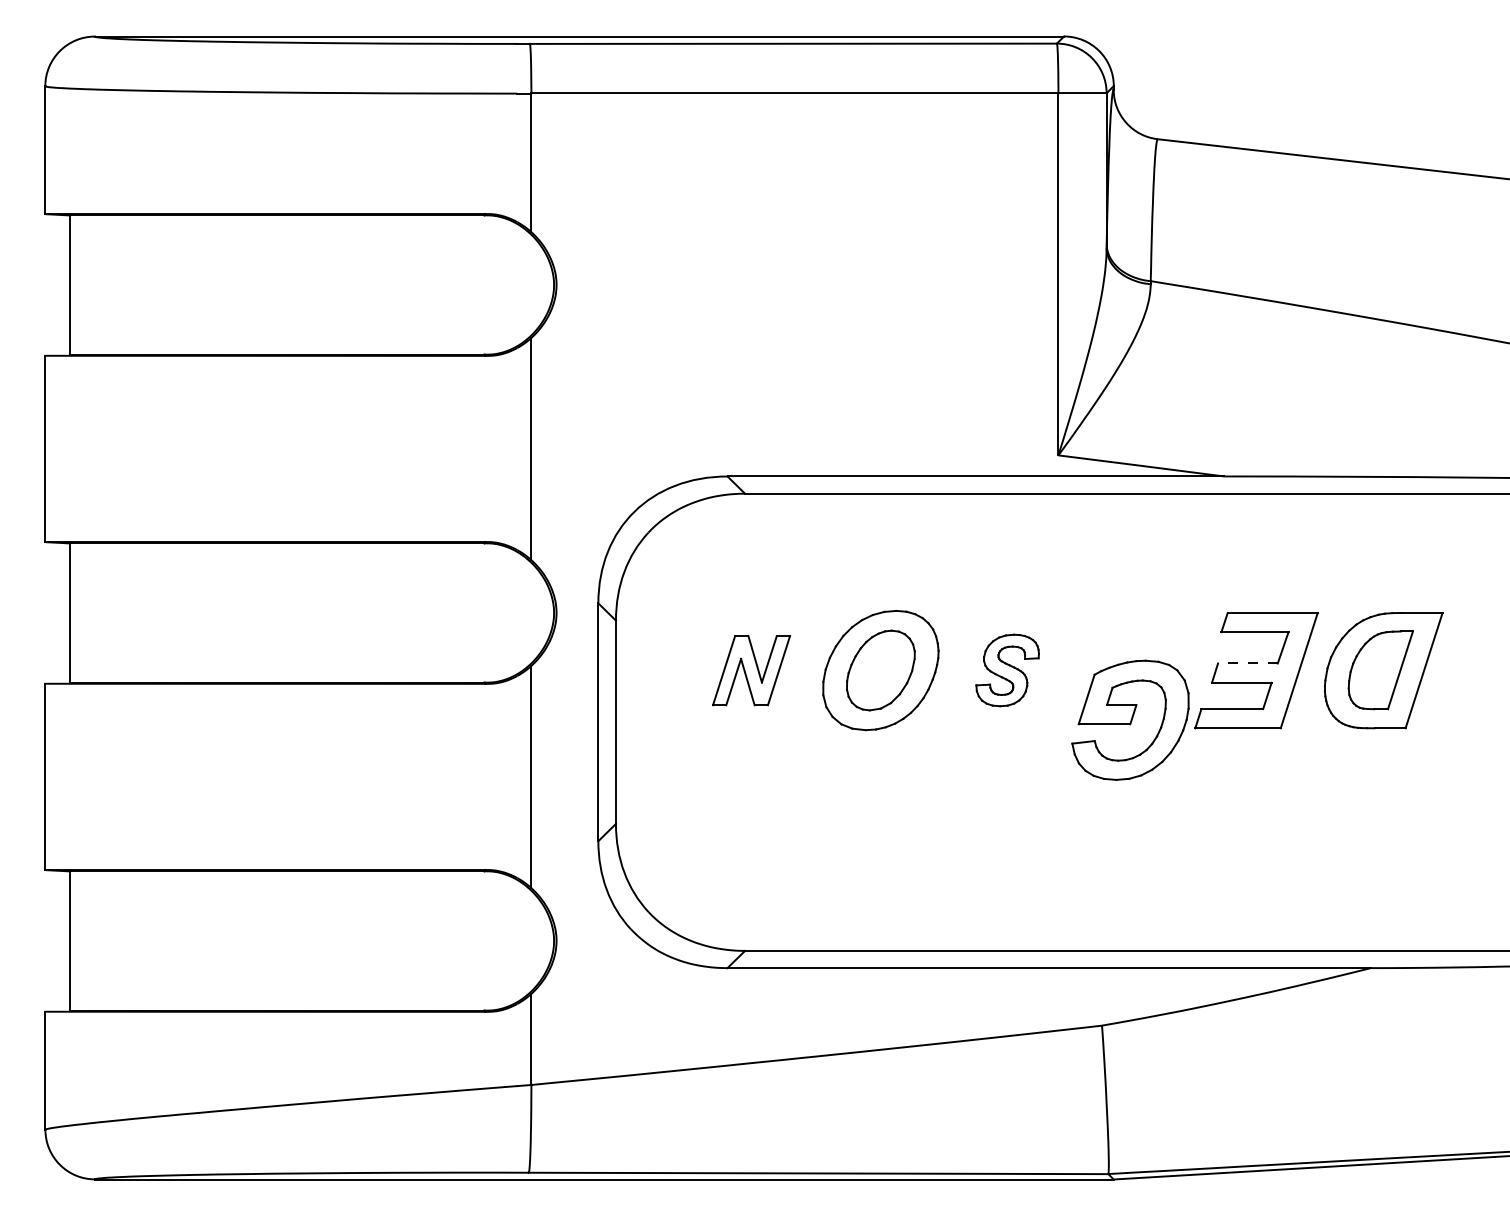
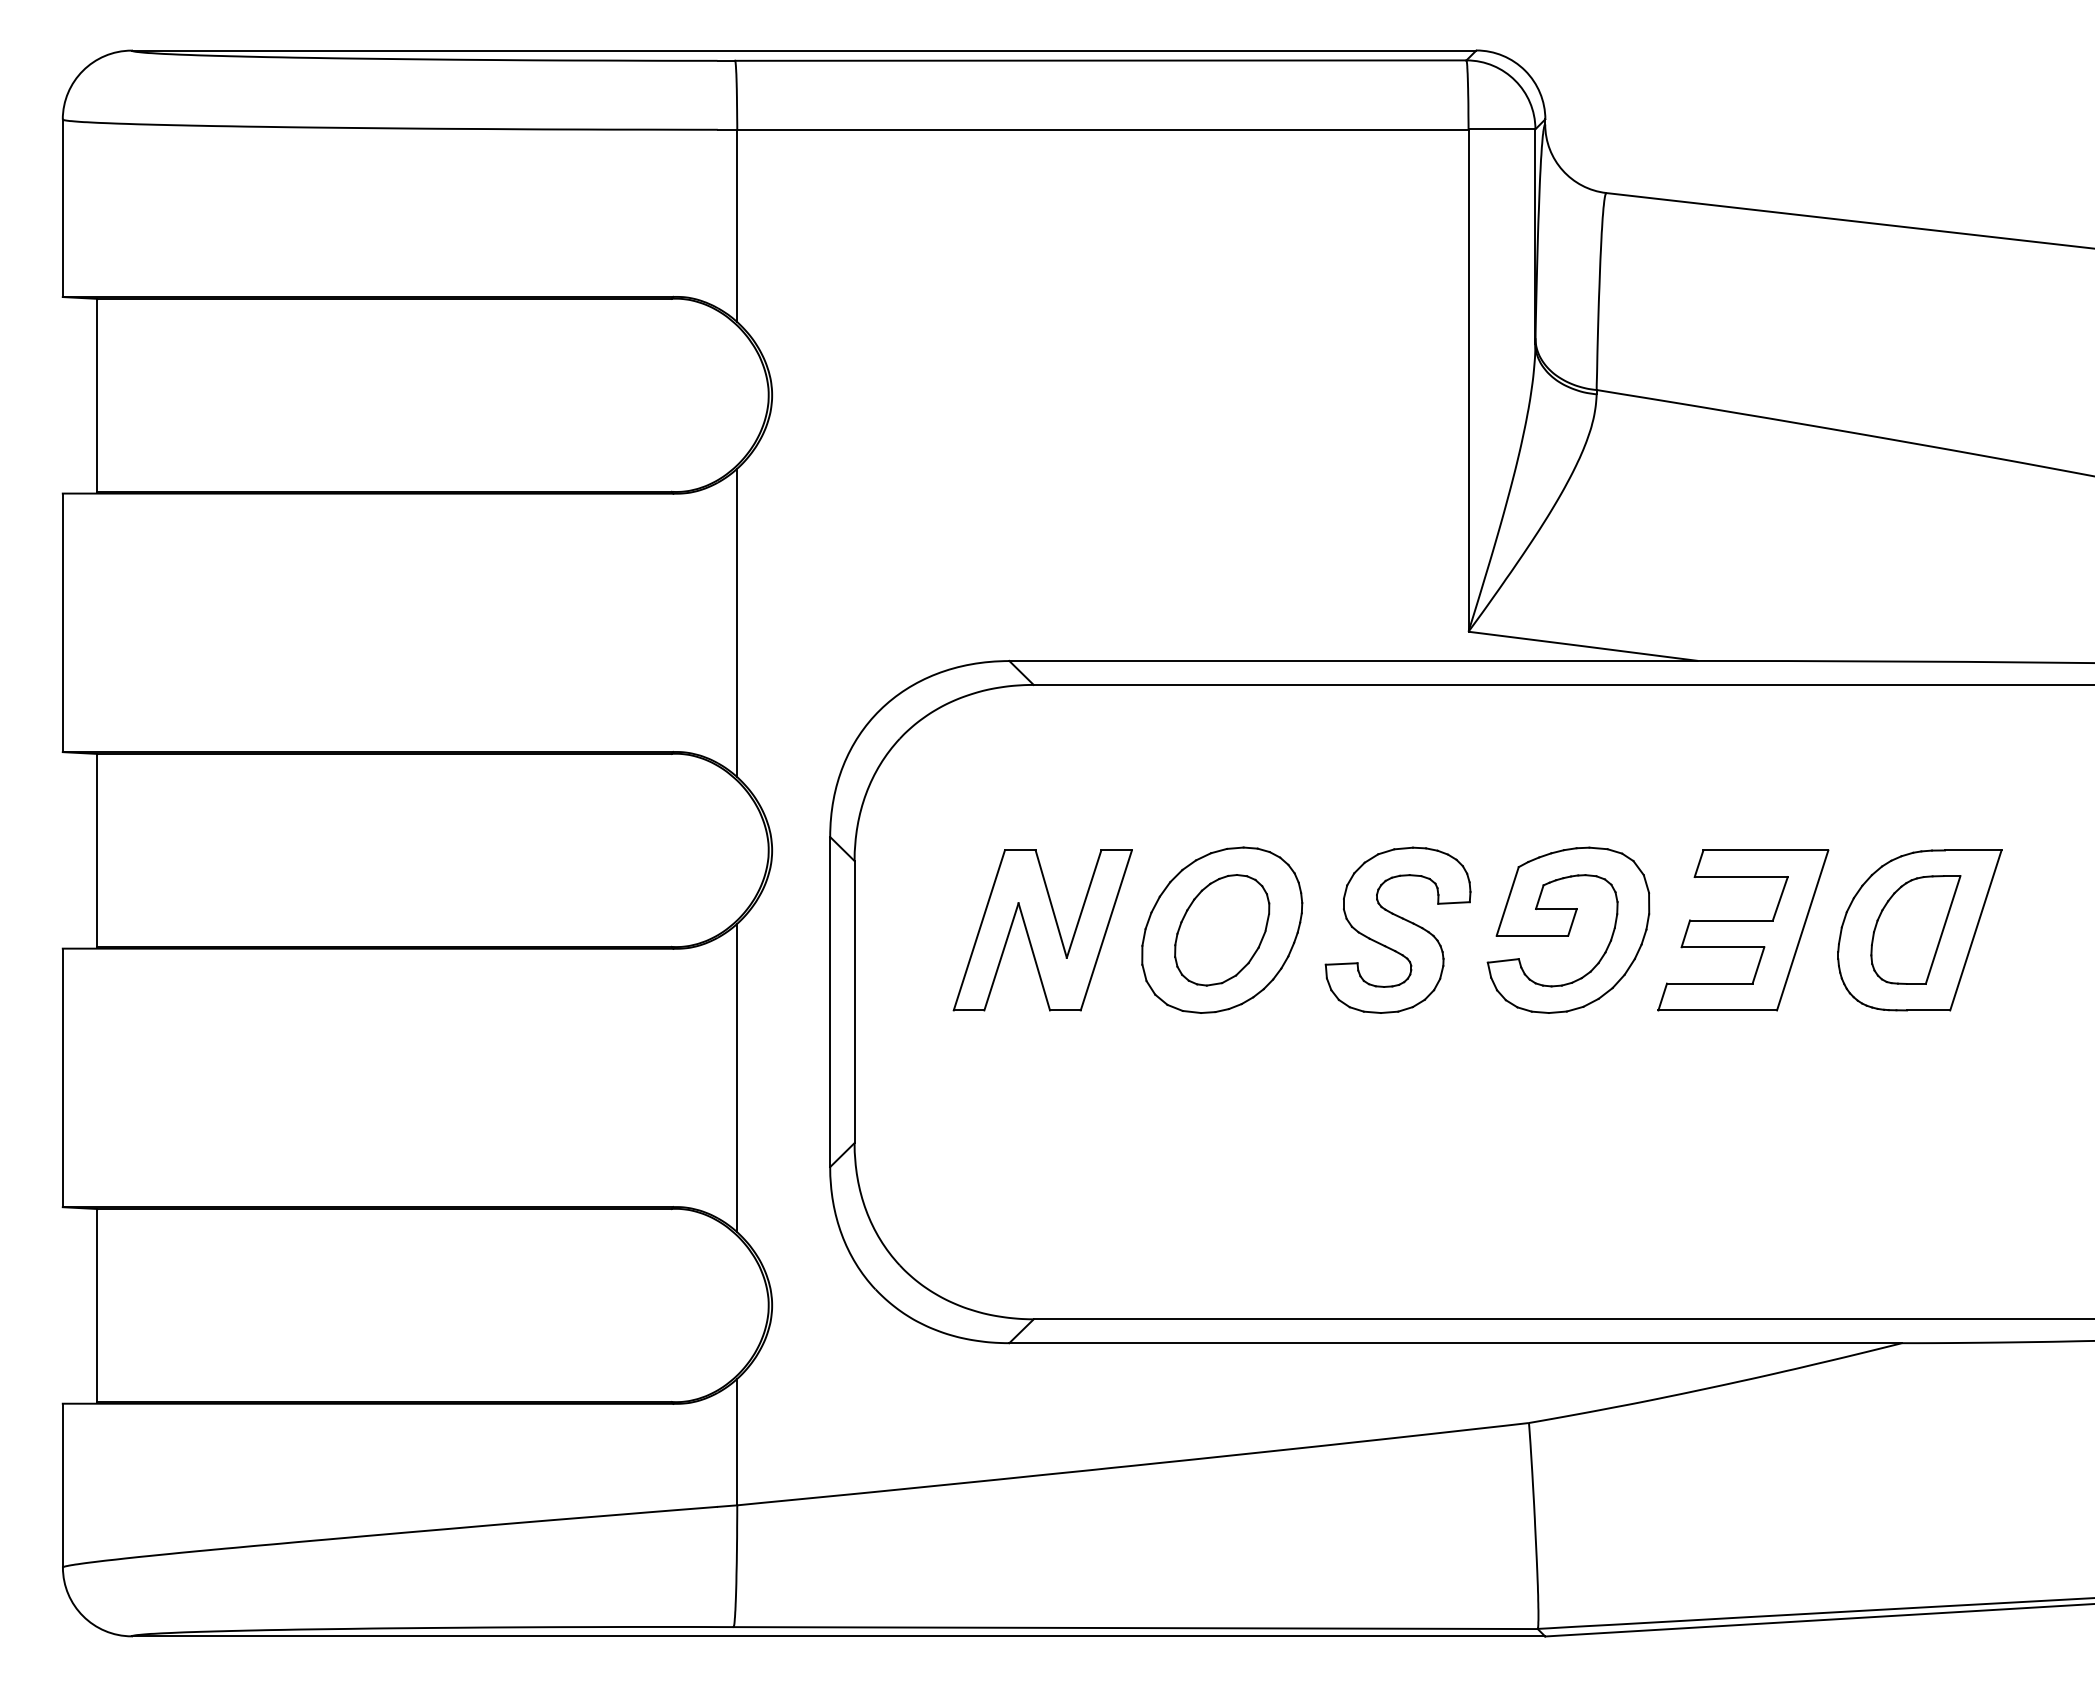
line: (1247, 663) -> (1730, 920), dashed -> solid
part: (1007, 669) -> (1397, 929), size x1.67
part: (751, 670) -> (1042, 930), size x1.67
part: (1130, 719) -> (1568, 929), moved

